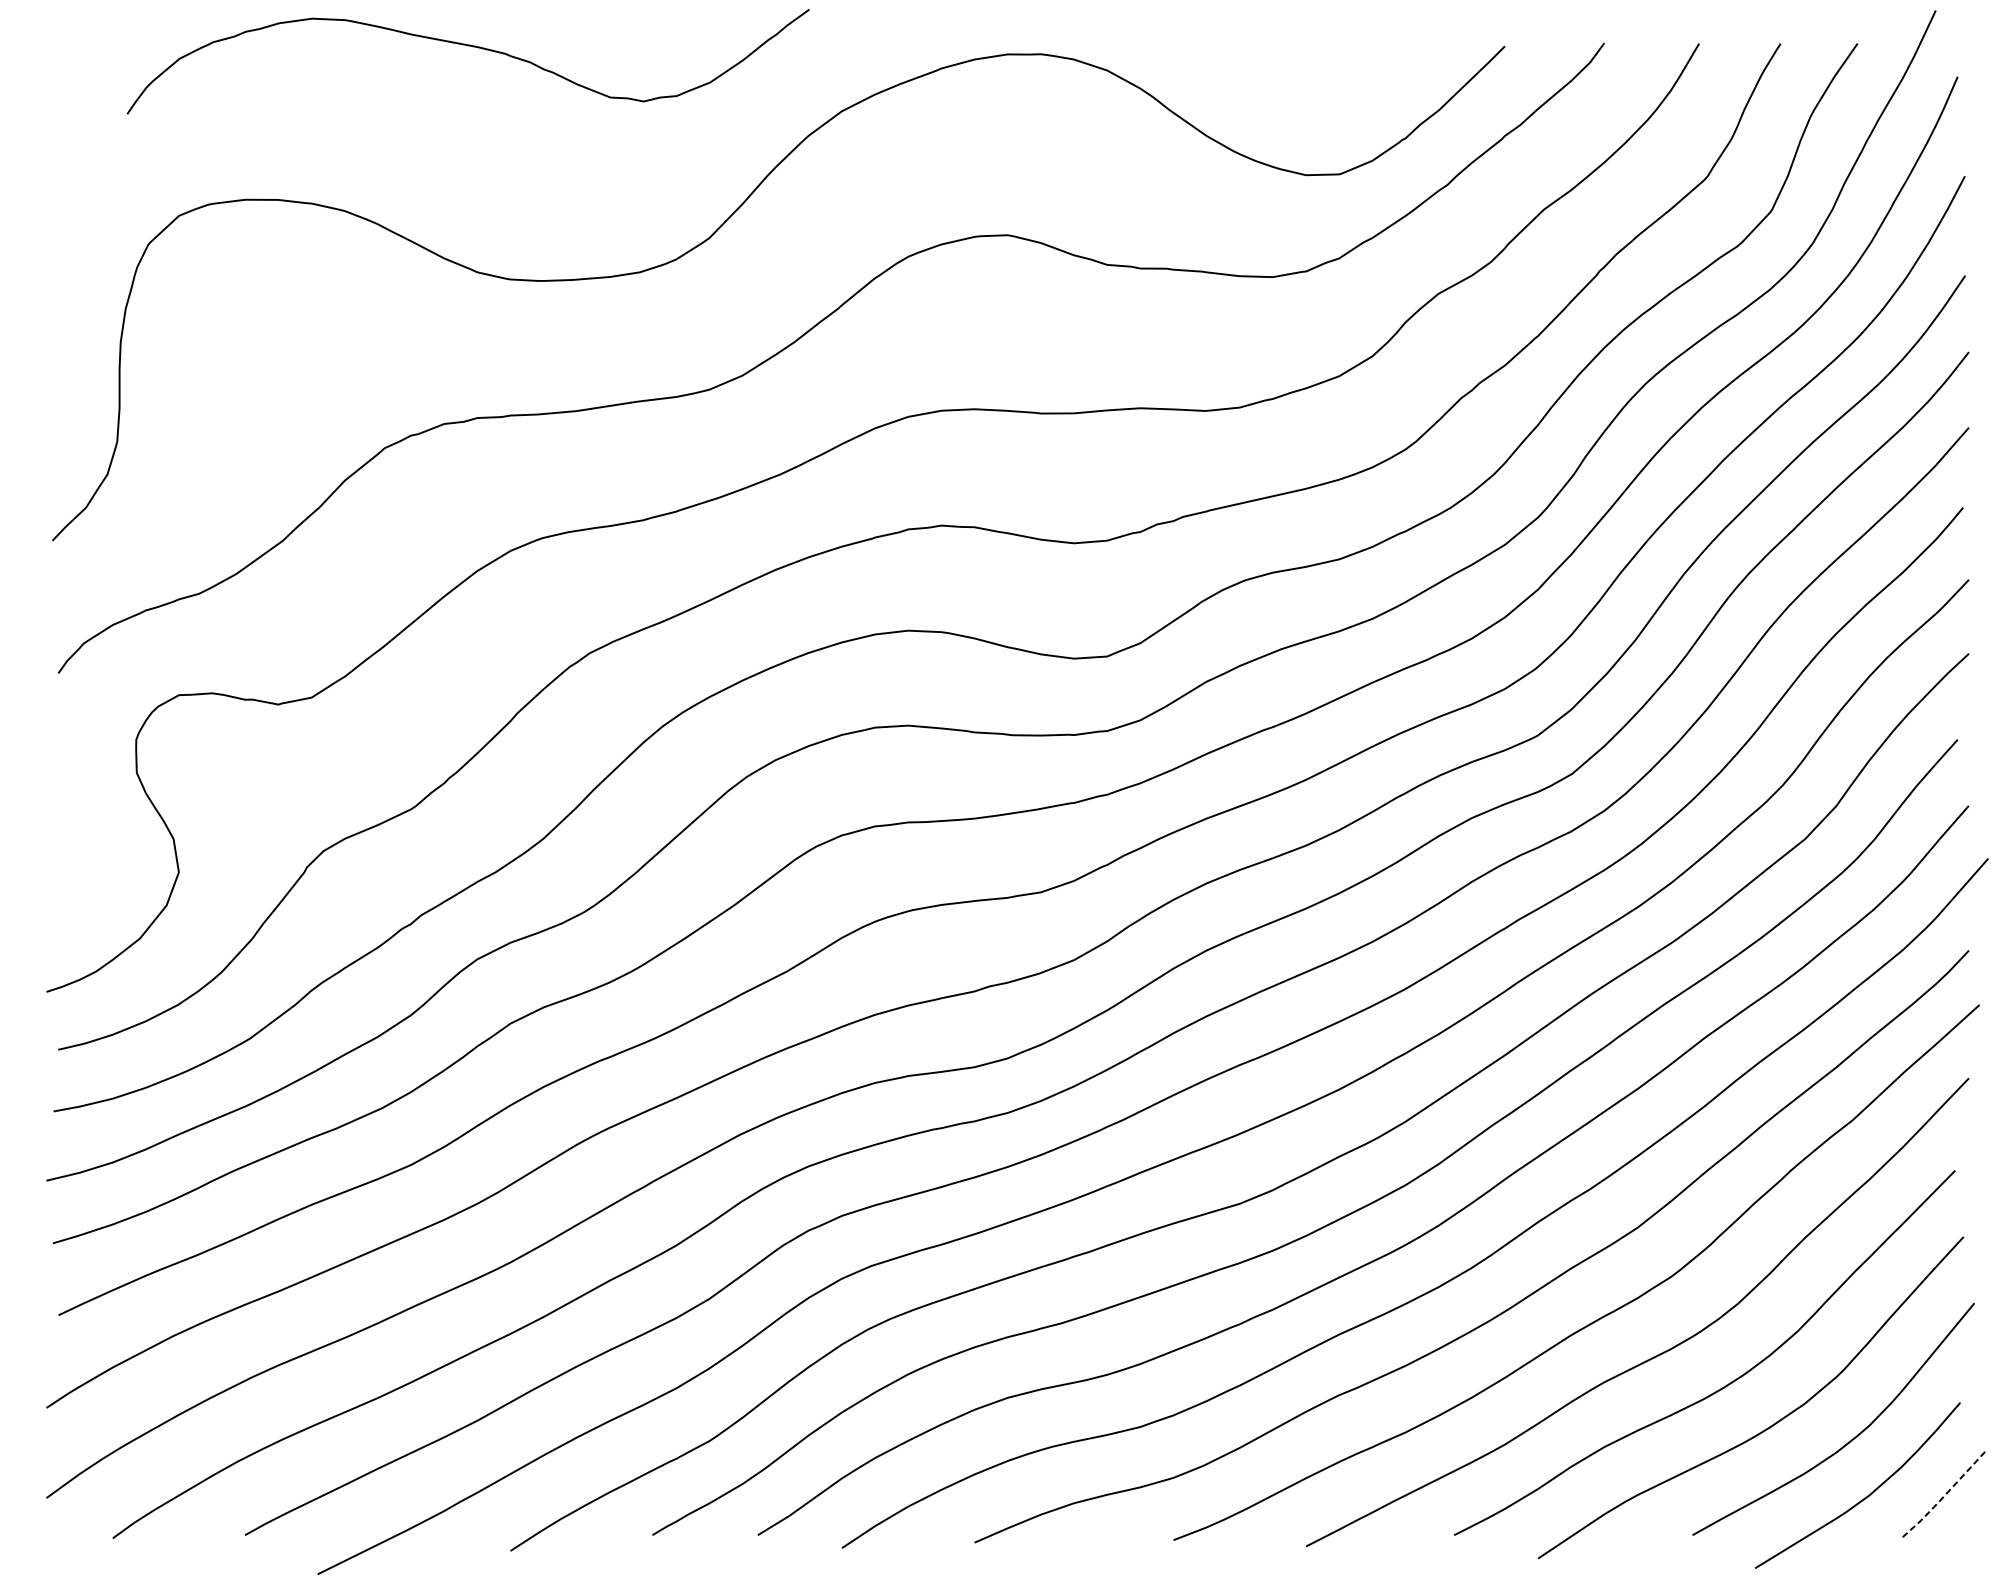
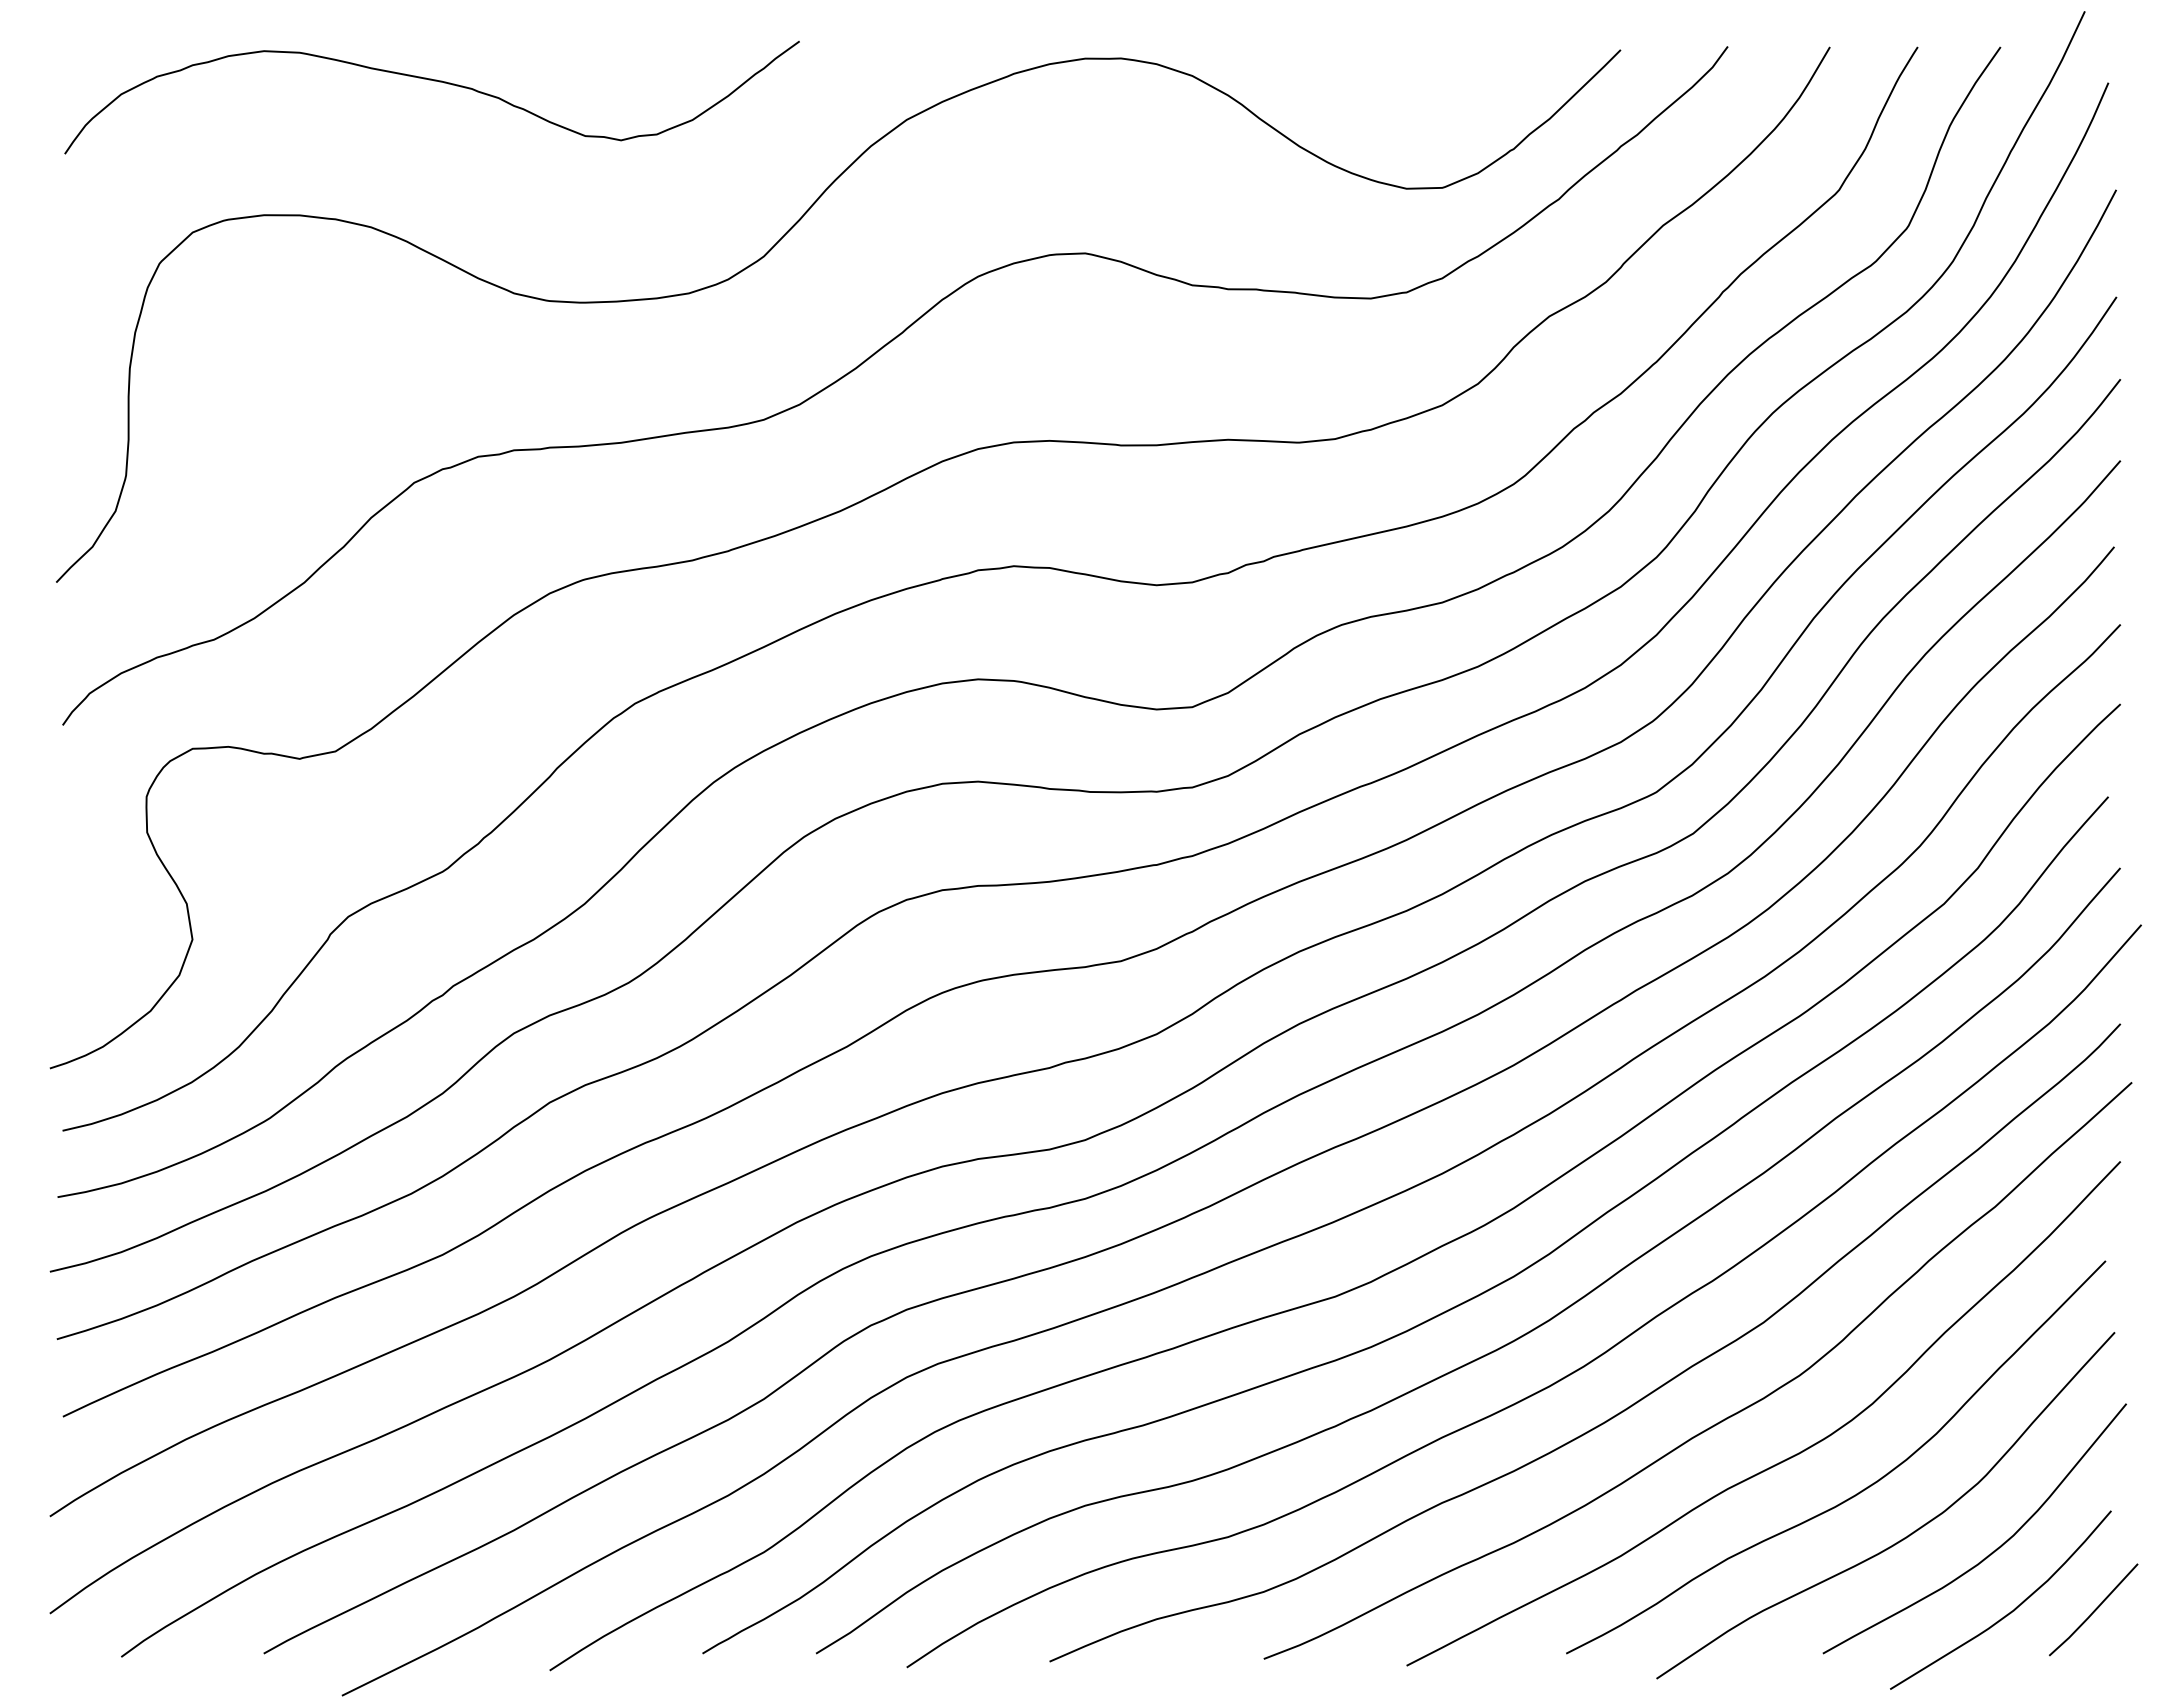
curve: (470, 46) -> (434, 81), moved
line: (1944, 1496) -> (2094, 1611), dashed -> solid

